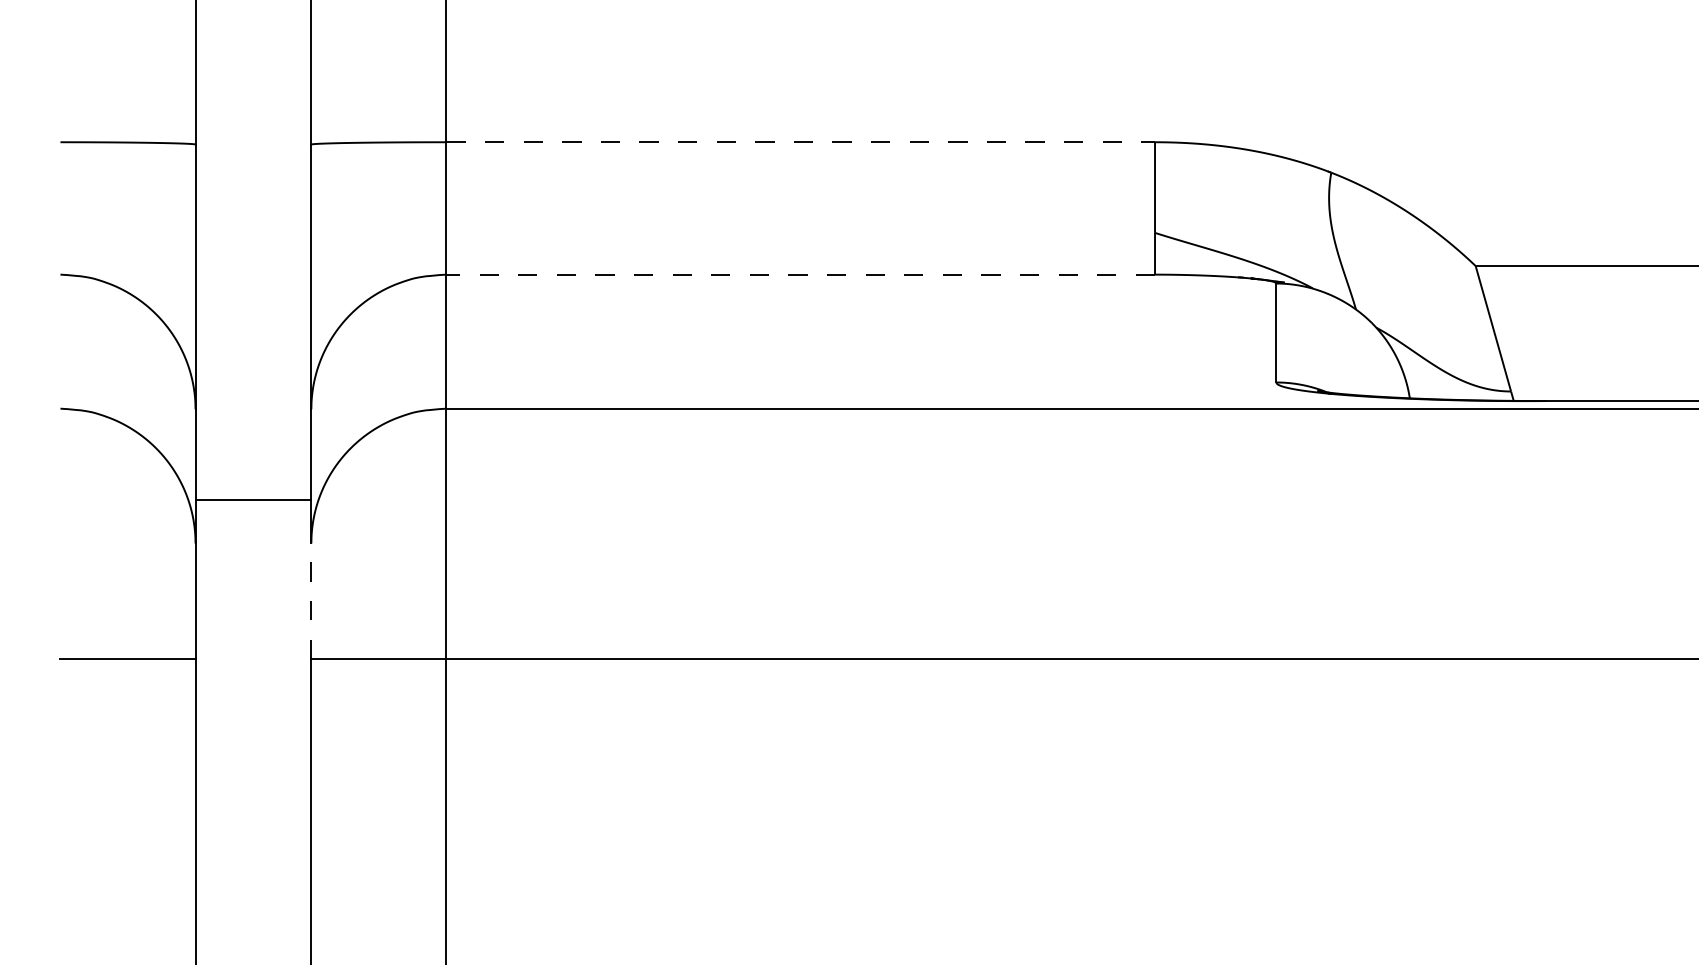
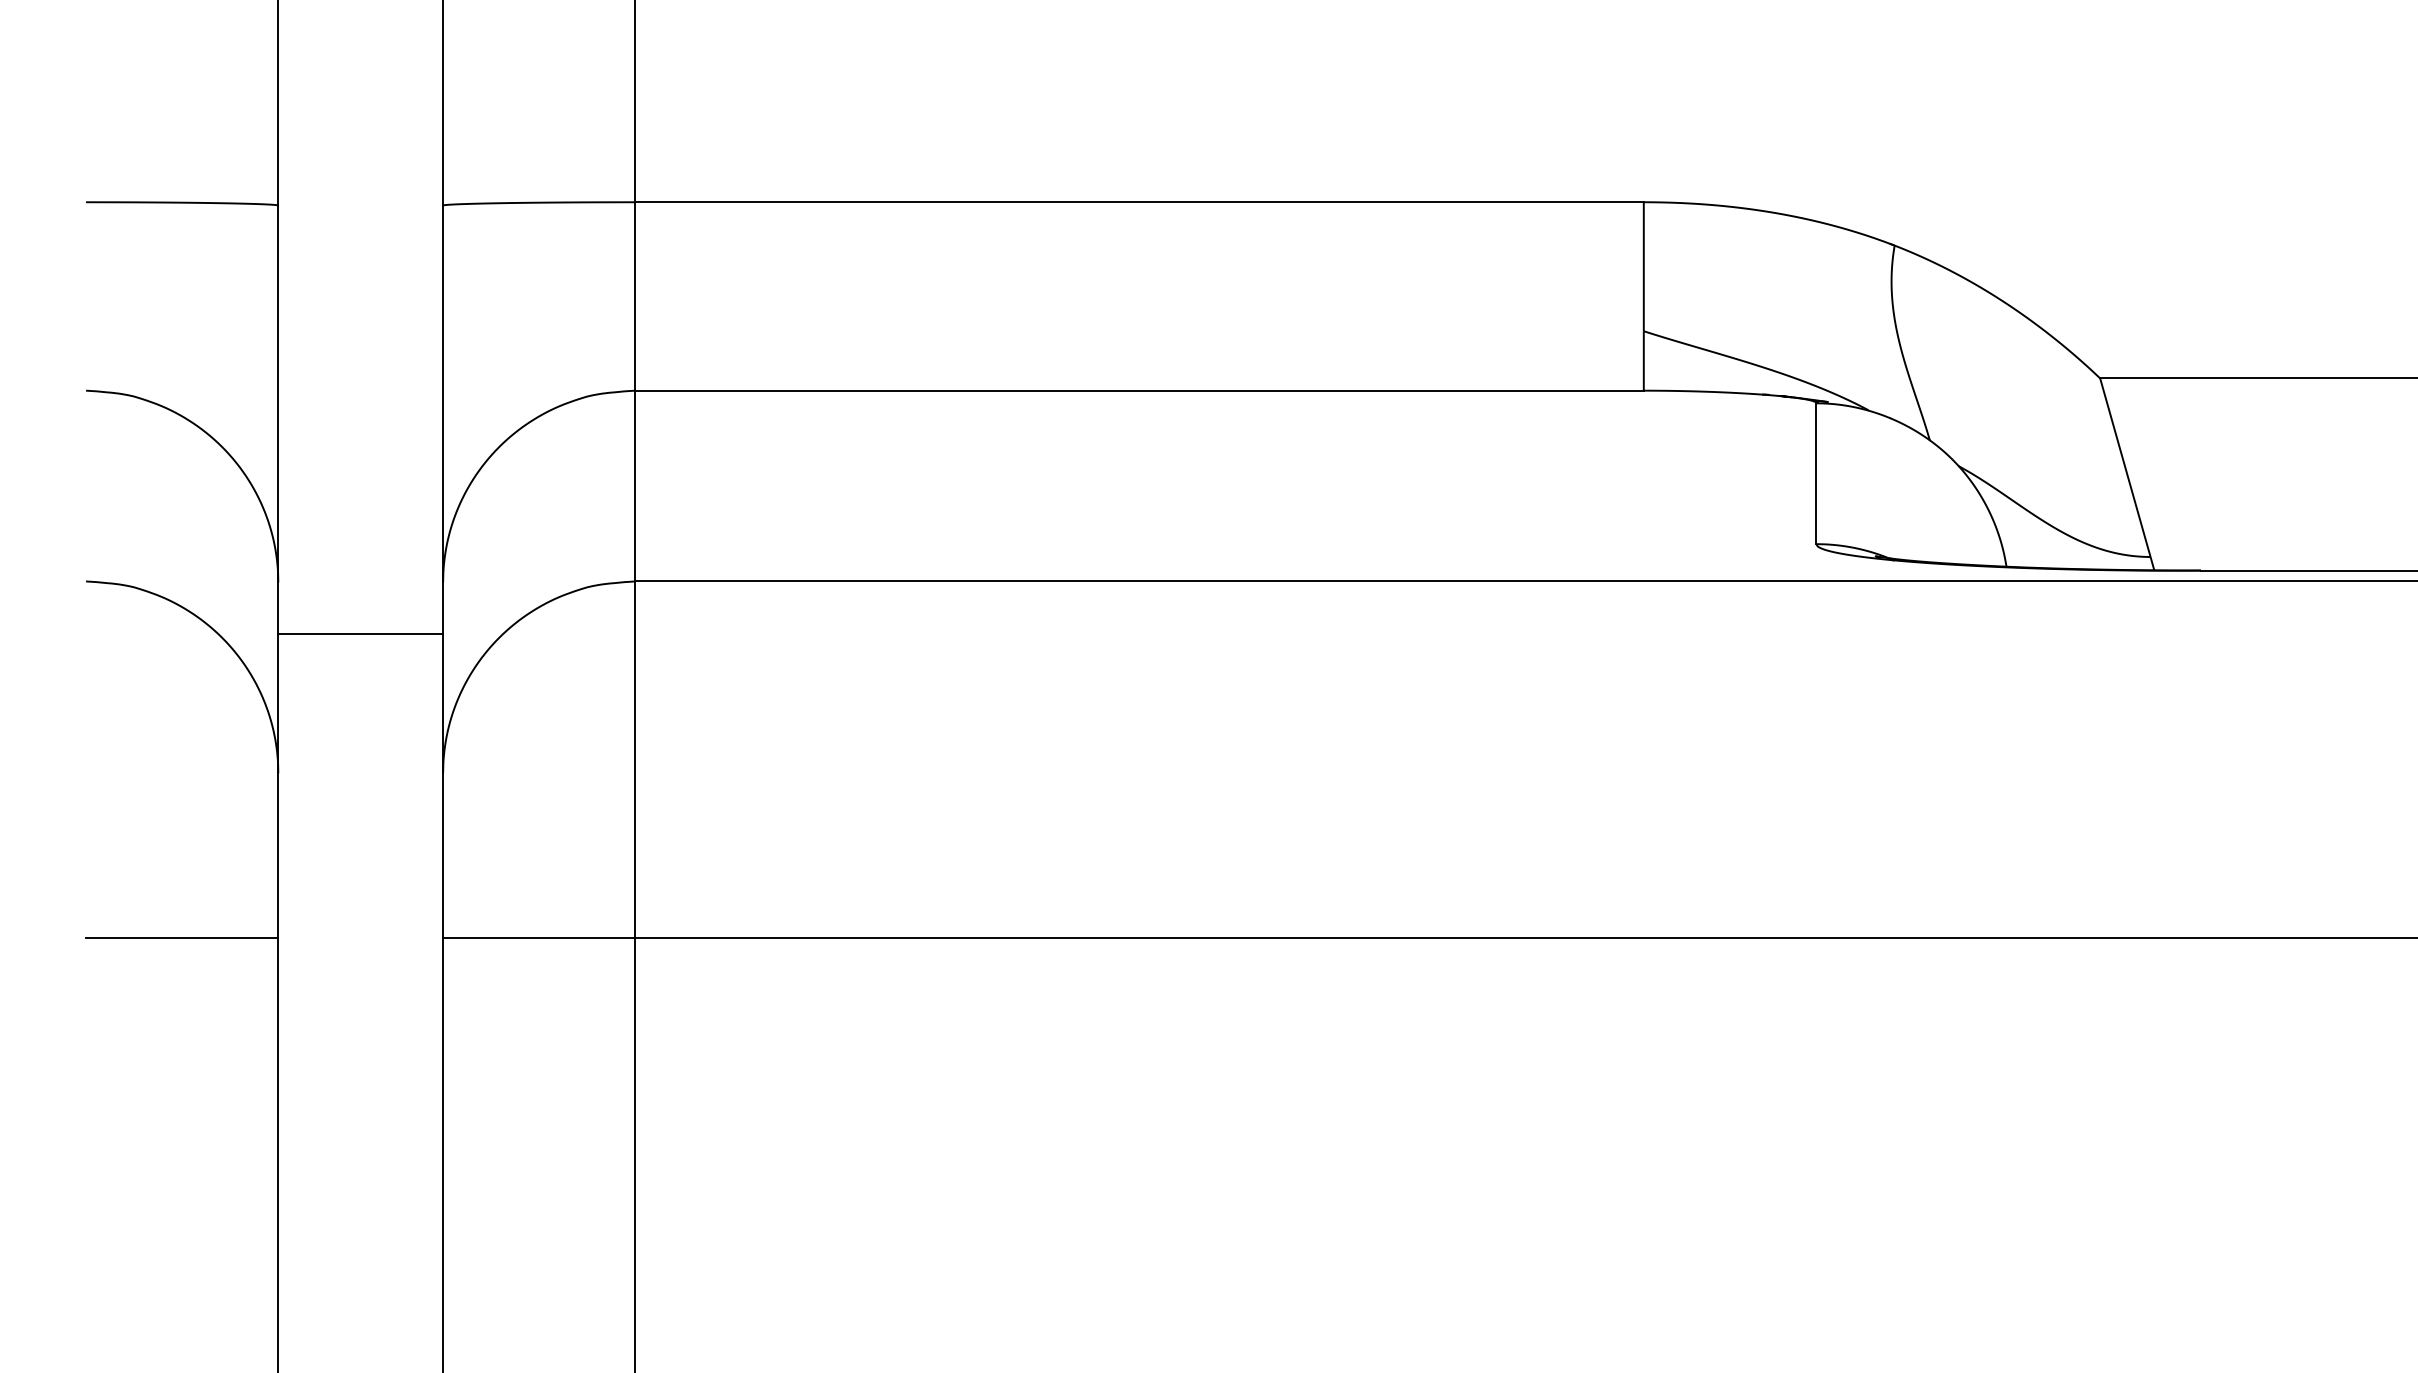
line: (801, 142) -> (1140, 202), dashed -> solid
line: (800, 274) -> (1139, 390), dashed -> solid
line: (253, 499) -> (360, 633), moved
line: (311, 601) -> (443, 855), dashed -> solid

